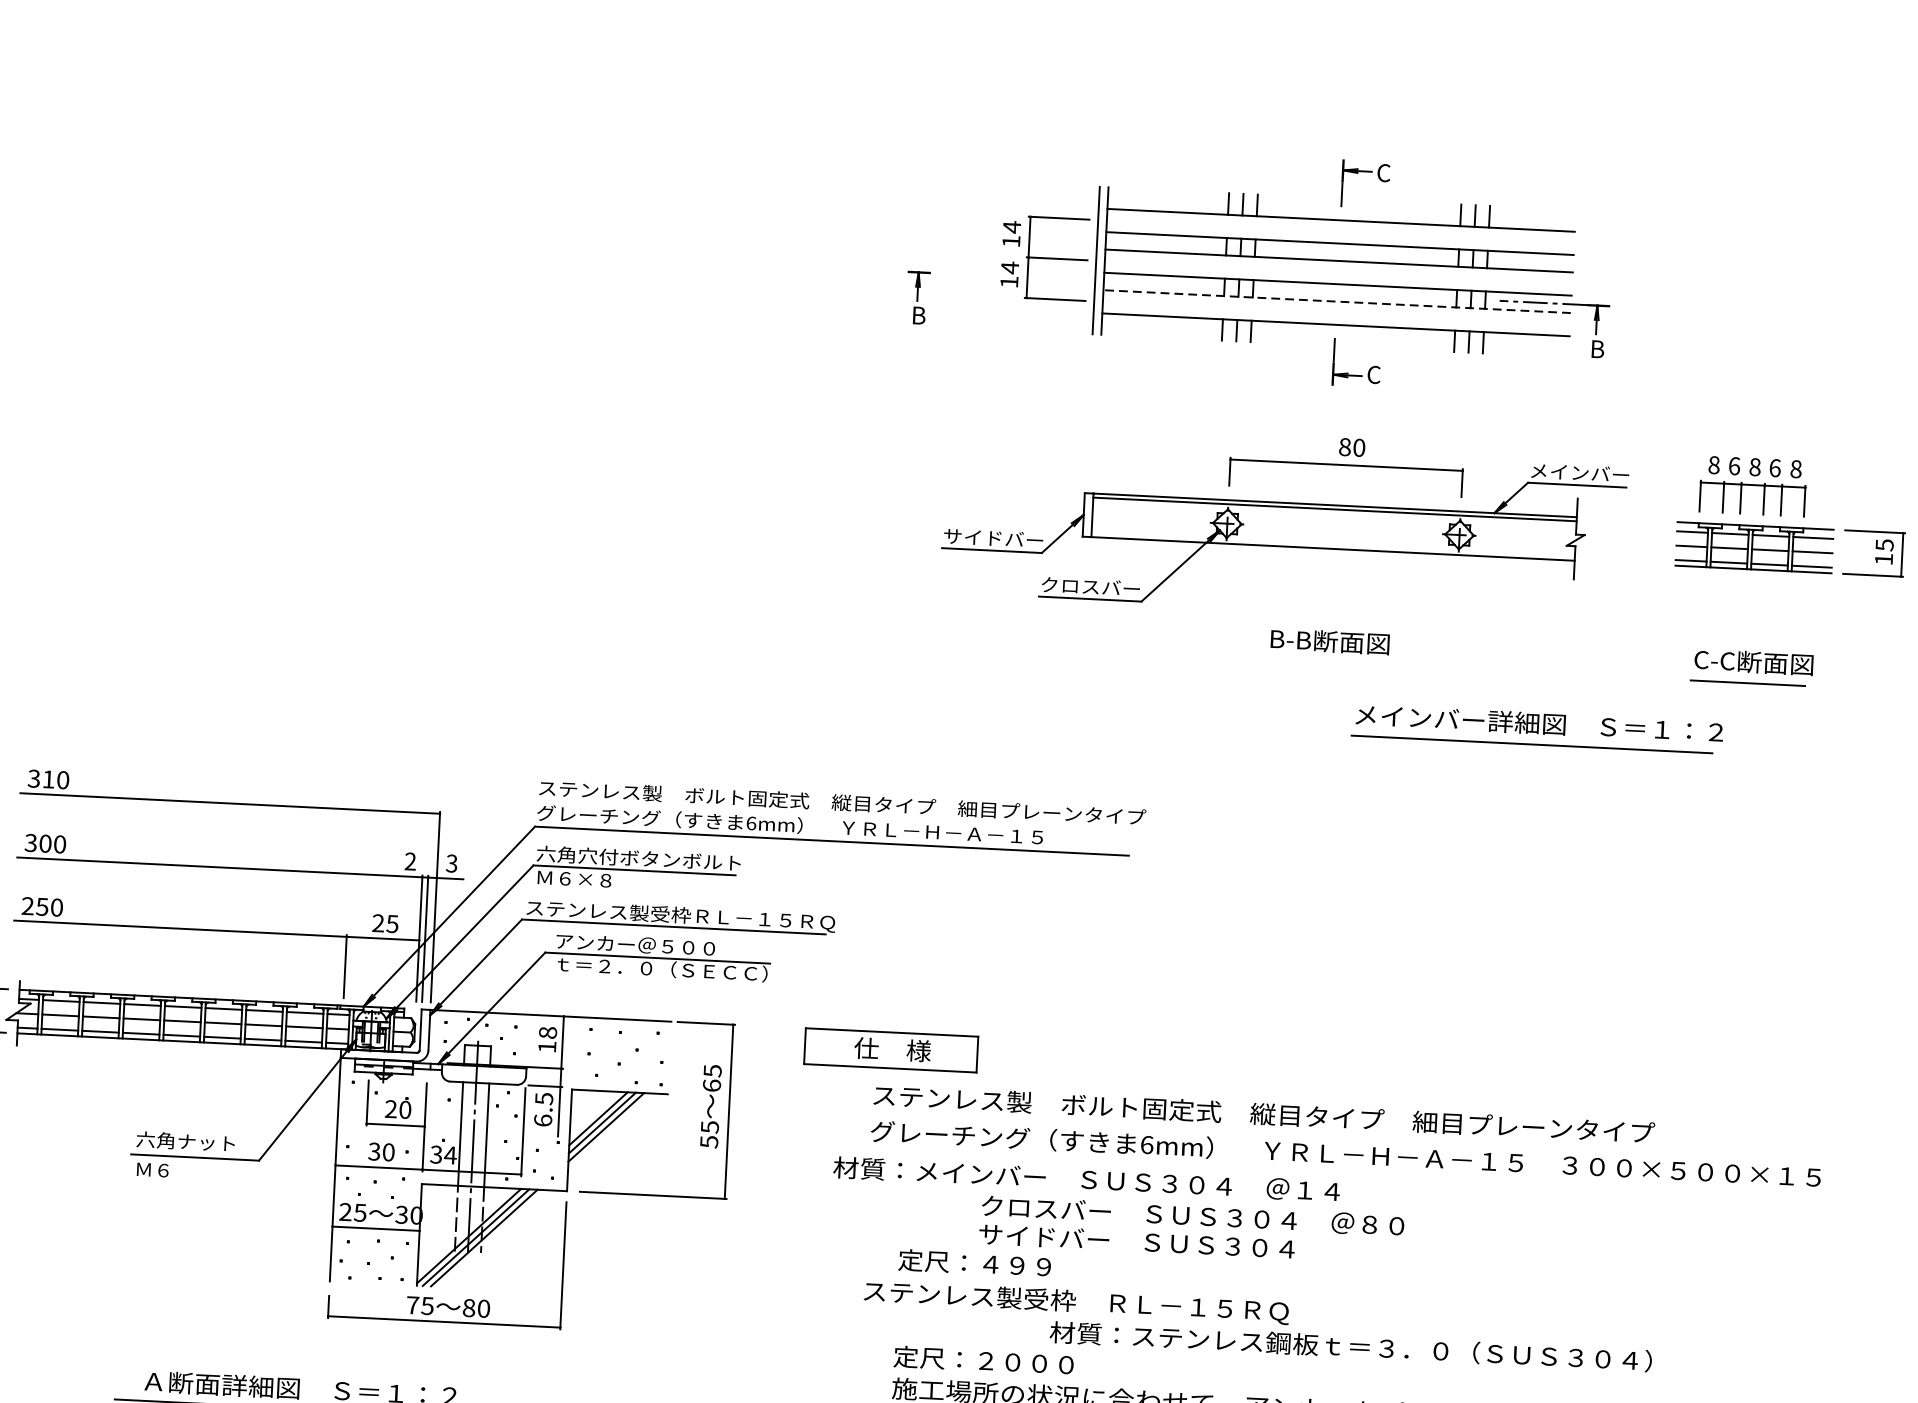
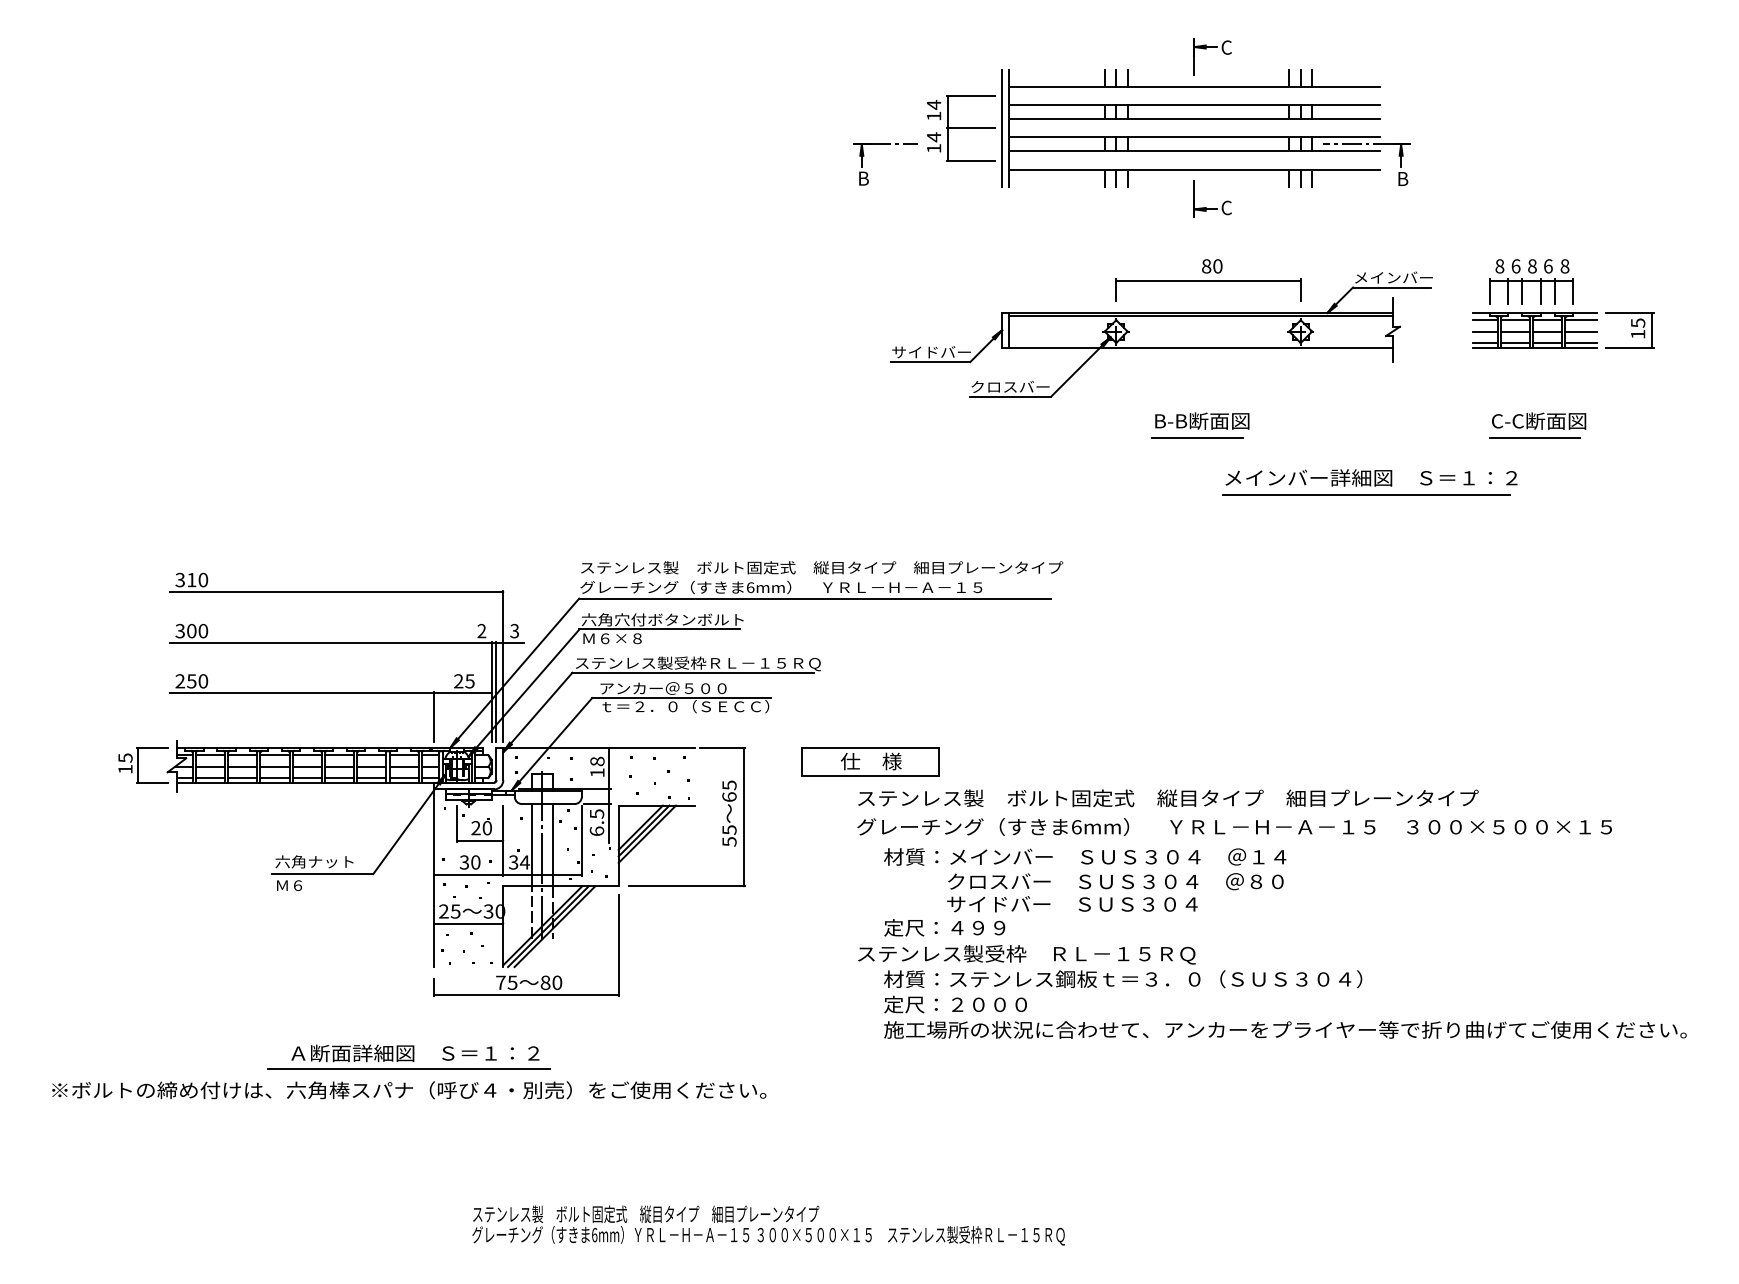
line: (959, 274) -> (894, 144), added
line: (1336, 301) -> (1194, 151), dashed -> solid
line: (1323, 661) -> (1197, 437), added
text: (1087, 1178) -> (1085, 856), moved
text: (1351, 1347) -> (1123, 979), moved

